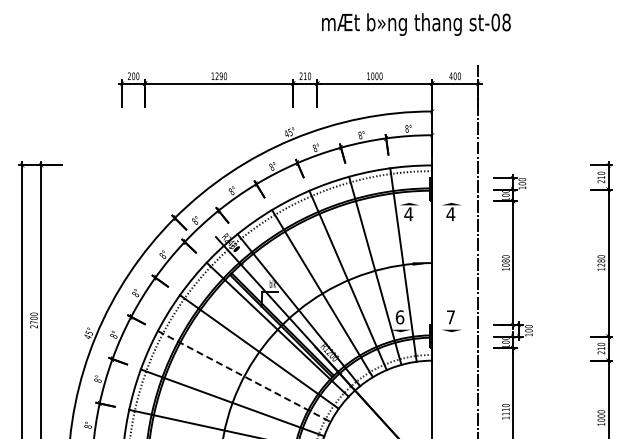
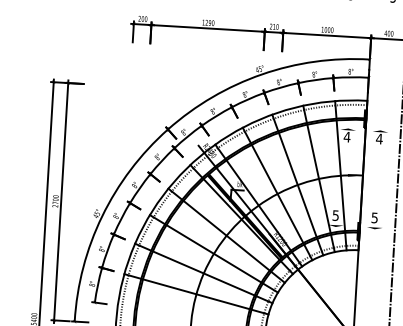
text: (399, 317) -> (335, 215), 6 -> 5
text: (450, 317) -> (374, 218), 7 -> 5
line: (244, 376) -> (214, 253), dashed -> solid

